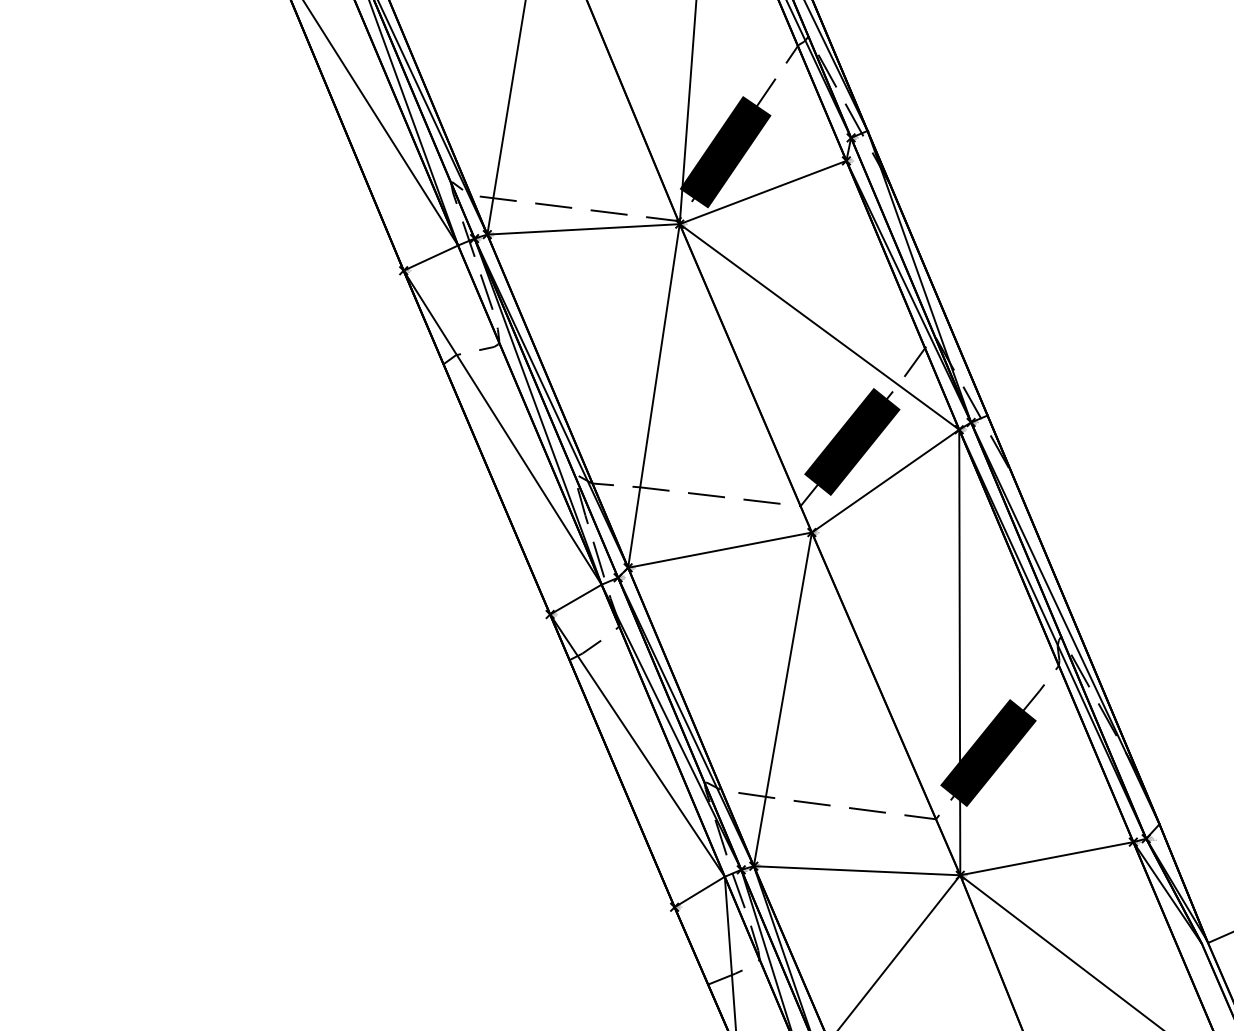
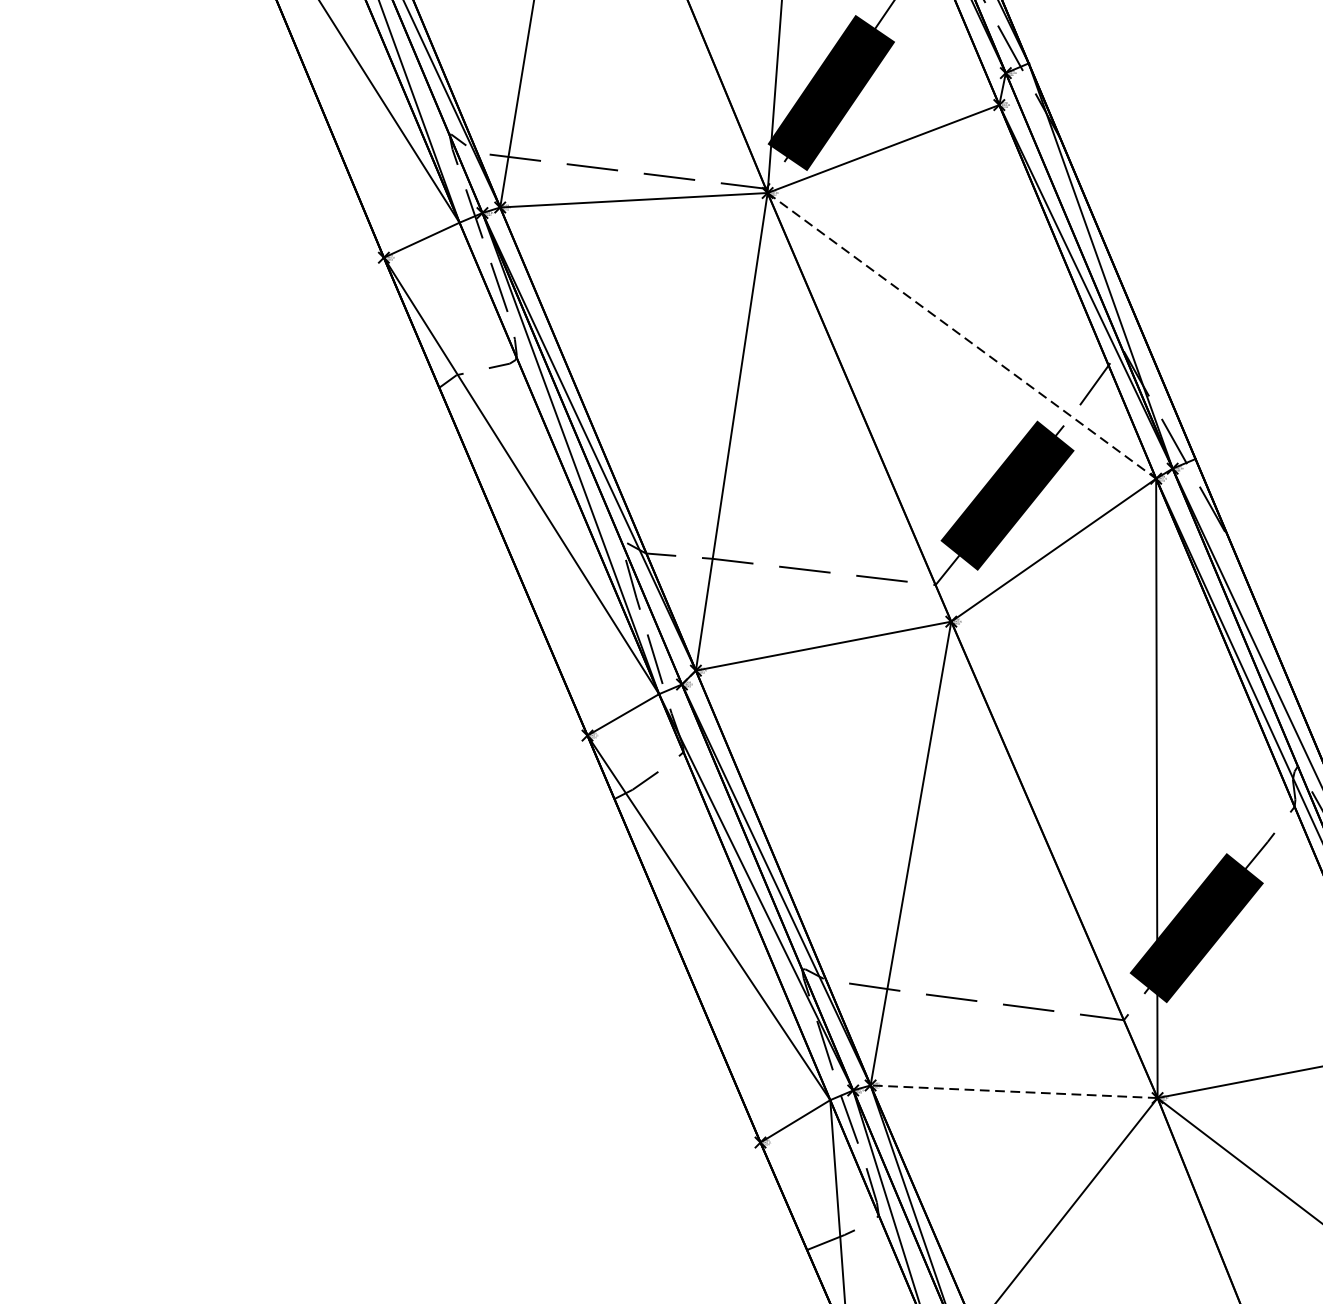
line: (819, 327) -> (961, 336), solid -> dashed
line: (856, 870) -> (1013, 1091), solid -> dashed

